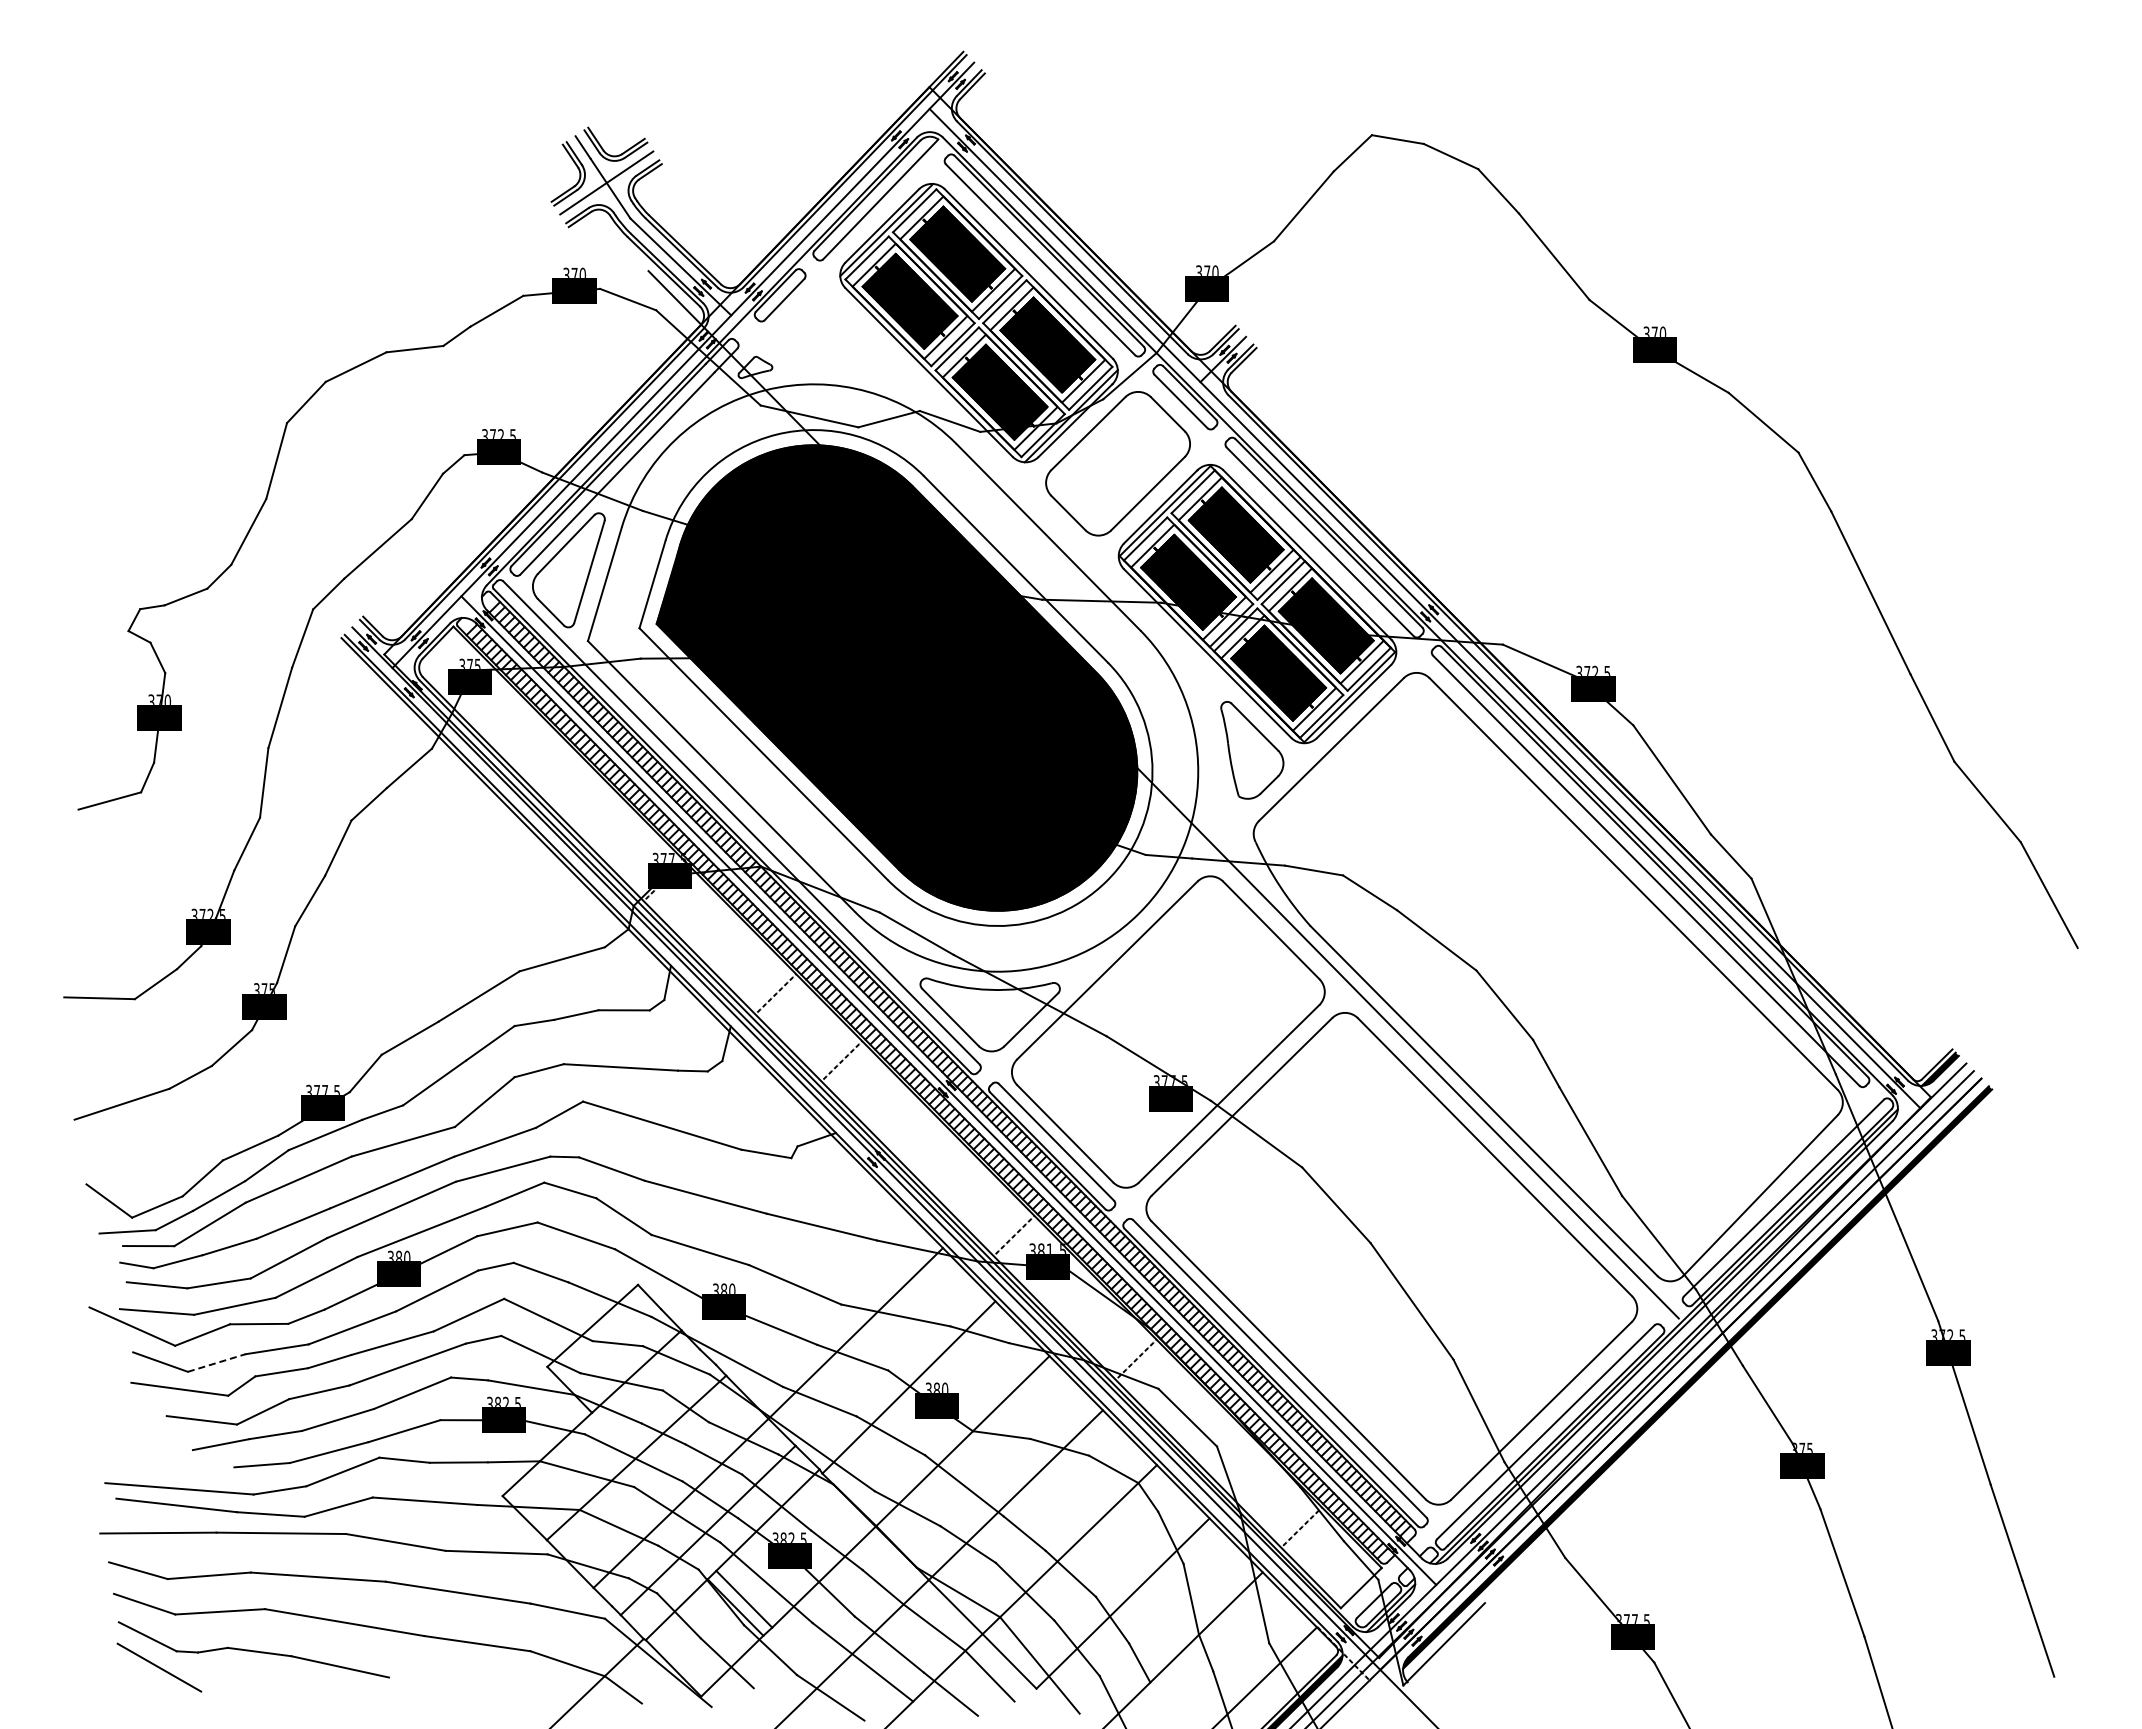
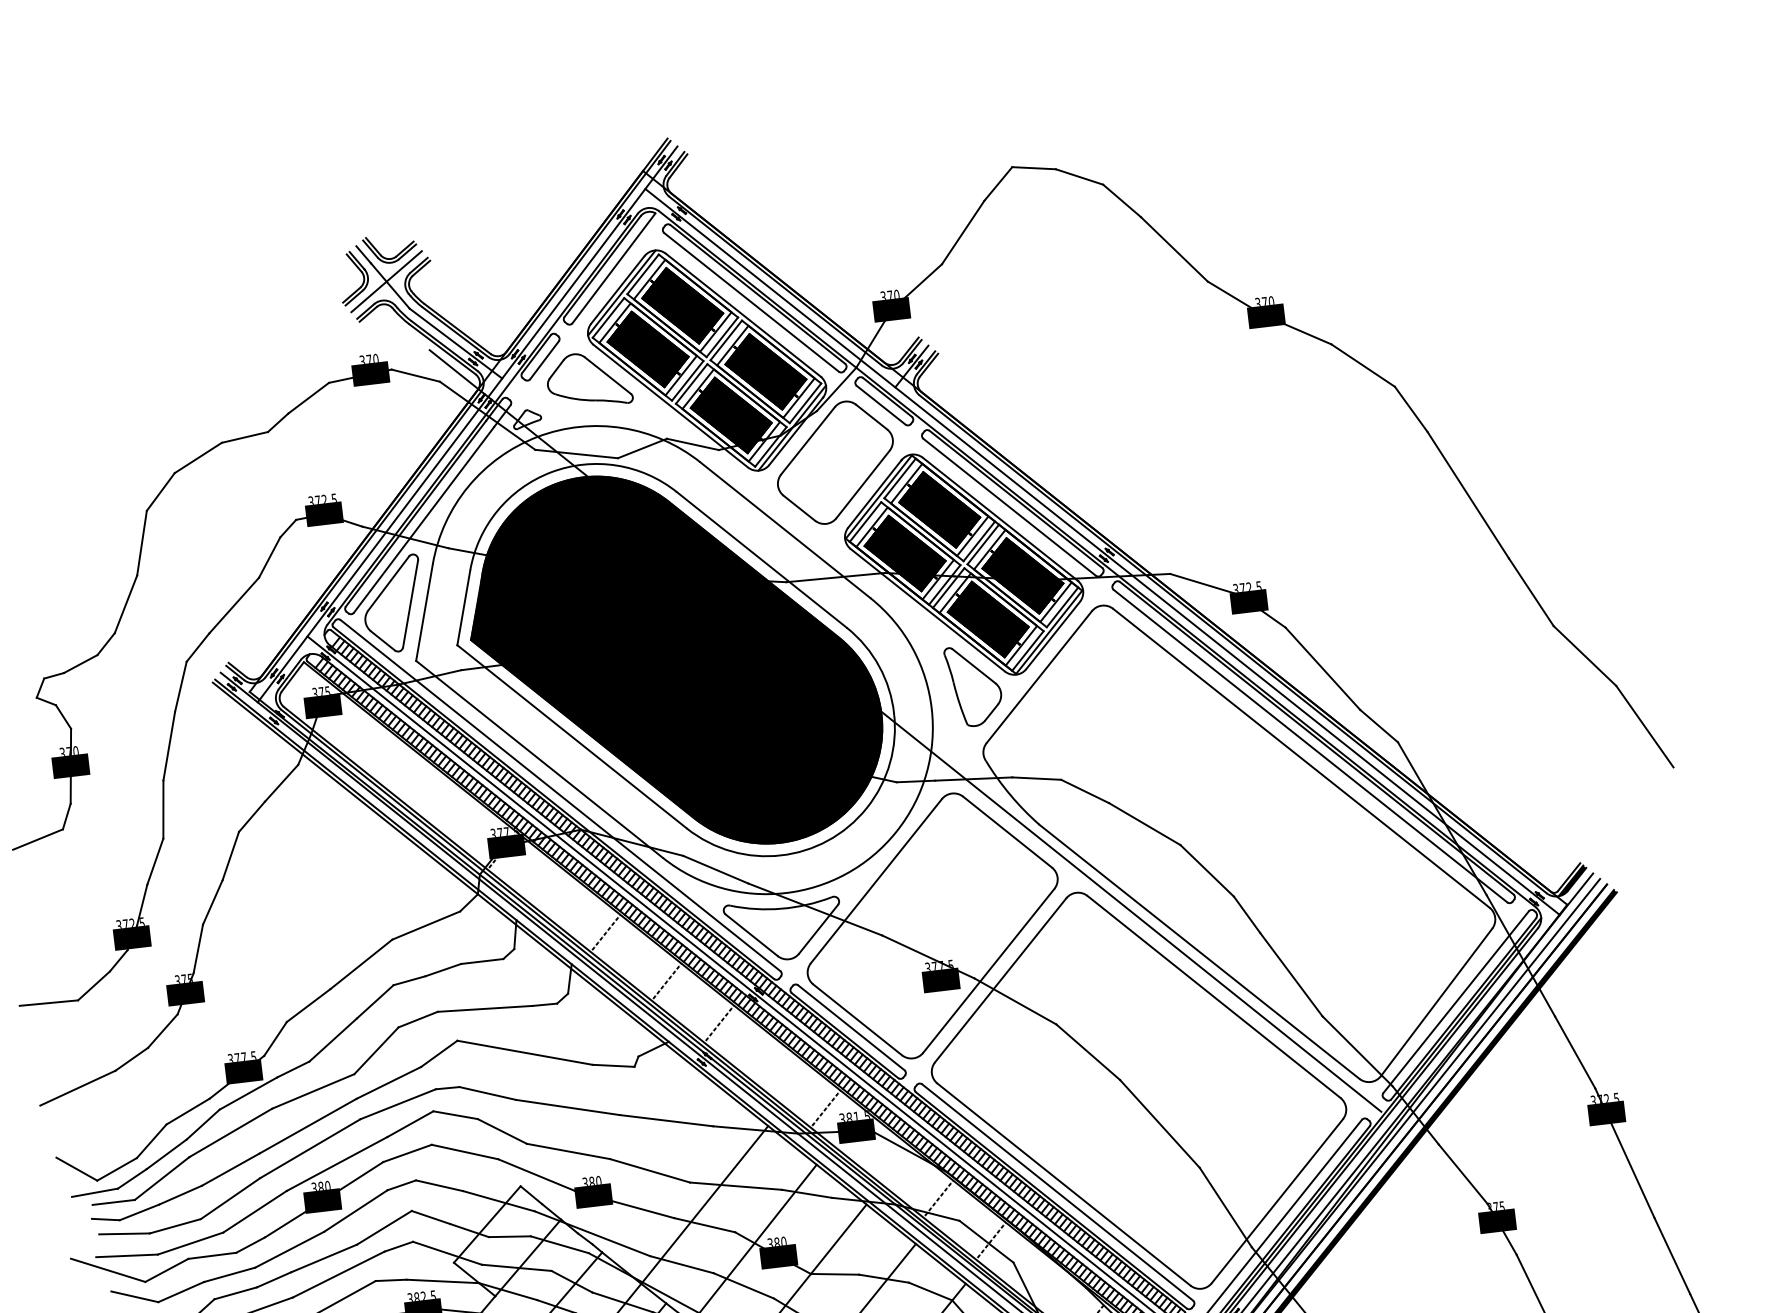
part: (834, 329) -> (588, 380), added
line: (898, 1118) -> (718, 1023), added
line: (217, 1362) -> (181, 1291), dashed -> solid
line: (1192, 1417) -> (990, 1241), added

